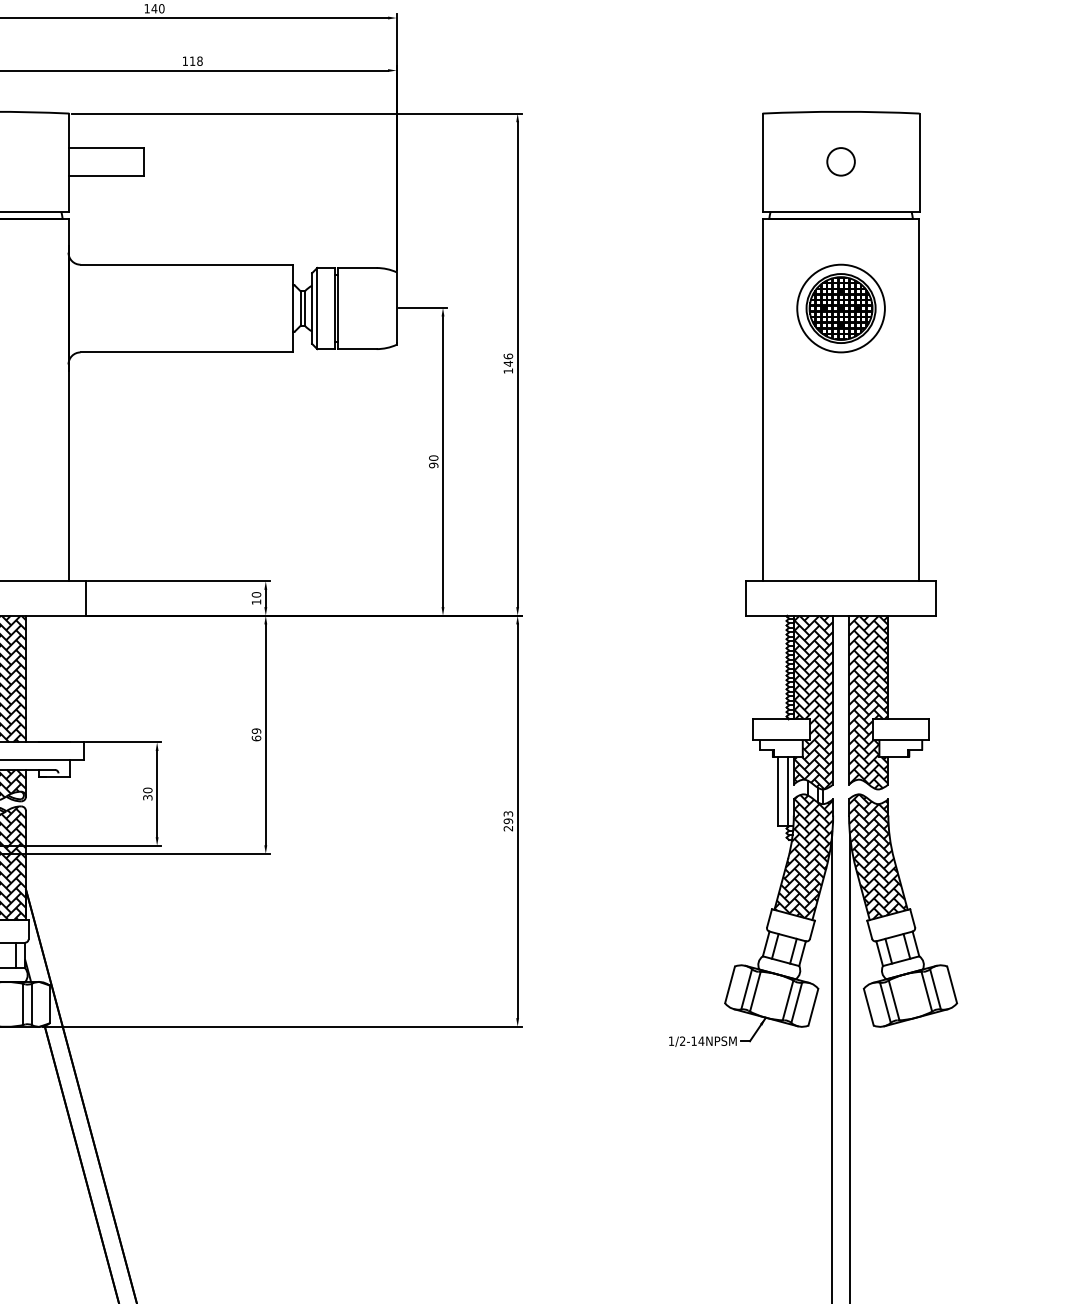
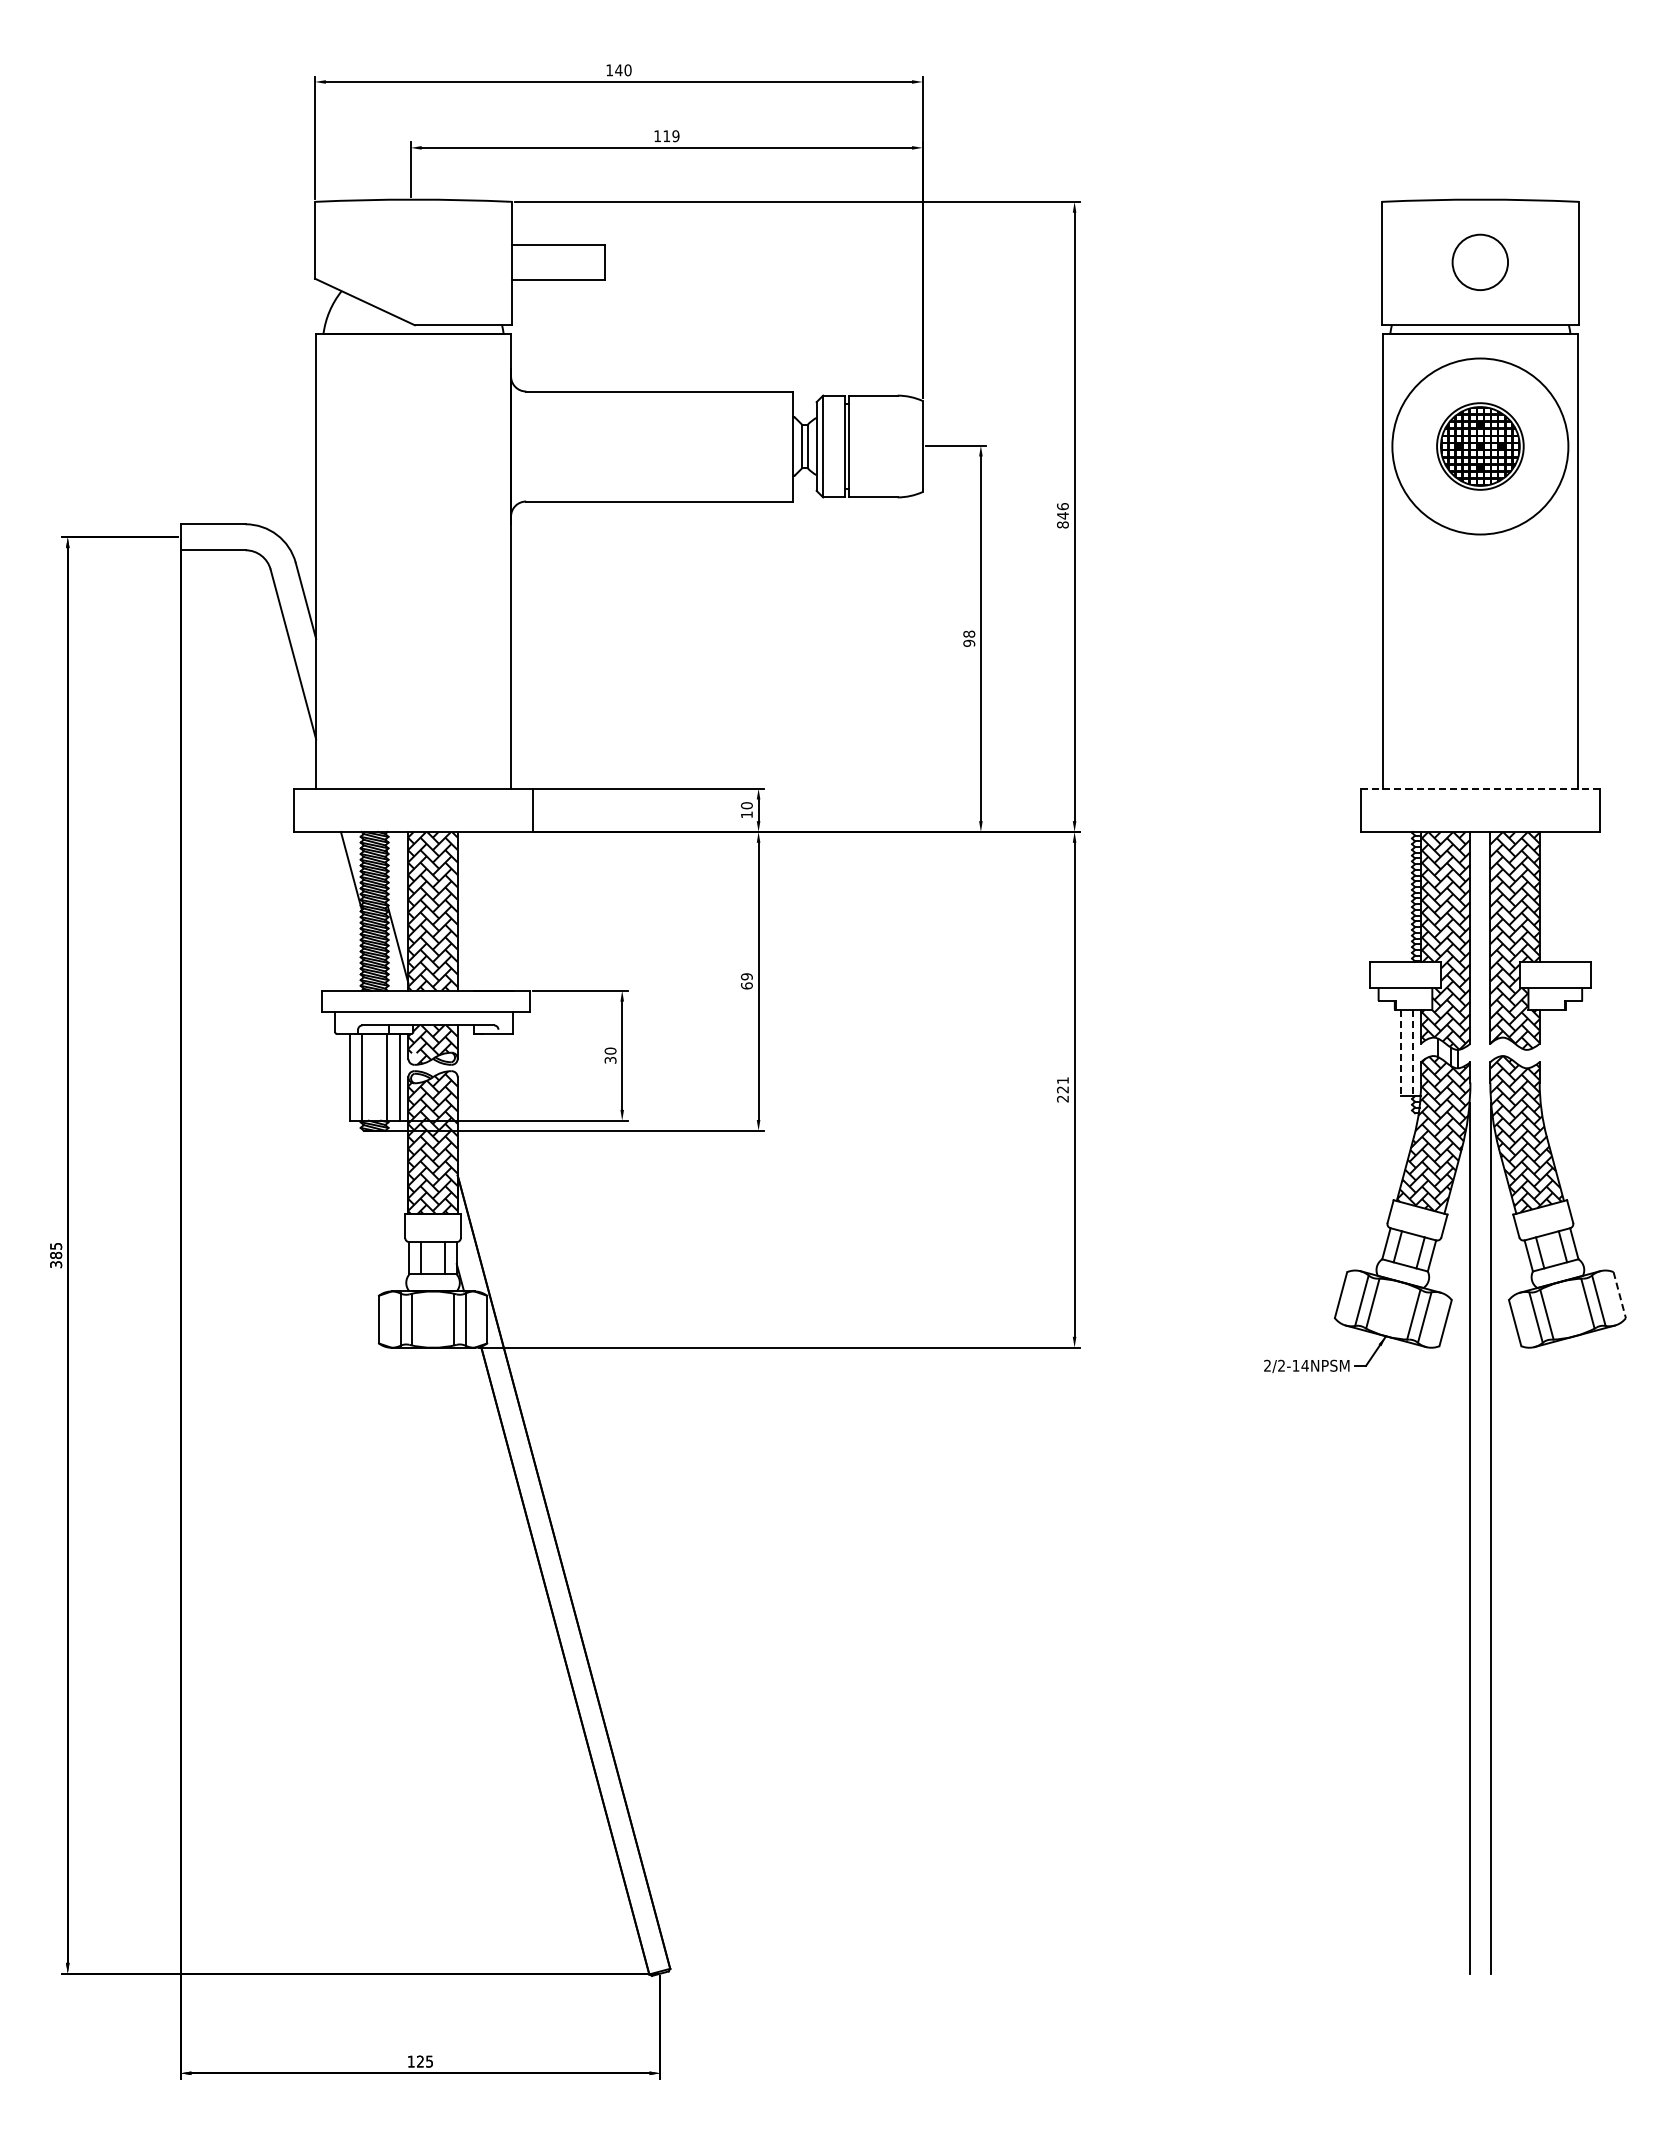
text: (199, 61) -> (675, 136), 118 -> 119
circle: (841, 161) -> (1480, 262), size x1.6
circle: (841, 308) -> (1480, 446), size x1.6
text: (508, 370) -> (1062, 524), 146 -> 846
text: (433, 457) -> (968, 633), 90 -> 98
line: (840, 581) -> (1479, 788), solid -> dashed
line: (777, 792) -> (1400, 1053), solid -> dashed
line: (787, 792) -> (1413, 1053), solid -> dashed
text: (508, 817) -> (1062, 1085), 293 -> 221
line: (951, 985) -> (1619, 1295), solid -> dashed
text: (671, 1040) -> (1267, 1365), 1/2-14NPSM -> 2/2-14NPSM

